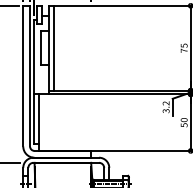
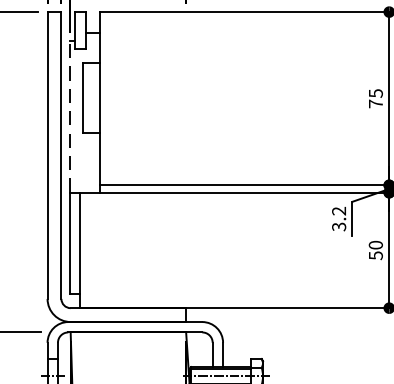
line: (53, 47) -> (109, 97), removed
line: (34, 56) -> (70, 115), solid -> dashed

